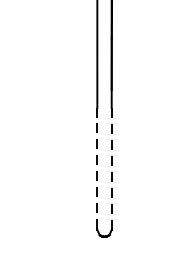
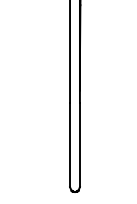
line: (98, 168) -> (70, 144), dashed -> solid
line: (111, 168) -> (79, 144), dashed -> solid

